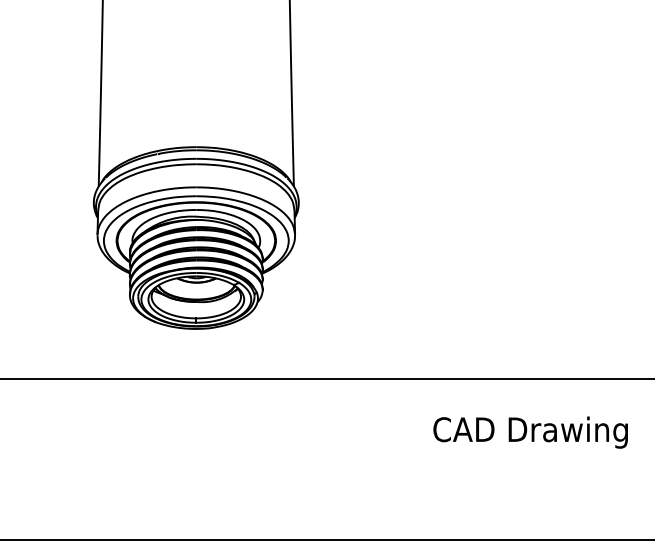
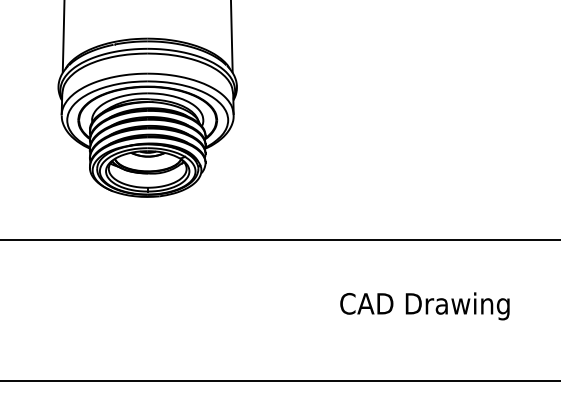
text: (530, 432) -> (424, 306), moved

